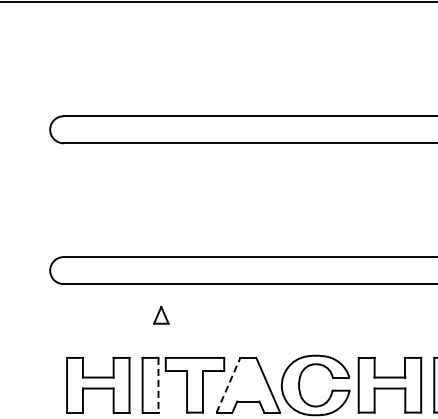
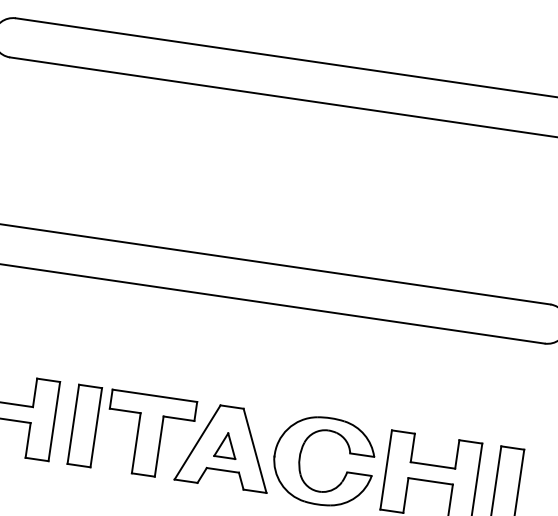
part: (161, 315) -> (226, 445), moved
line: (158, 385) -> (96, 428), dashed -> solid
line: (228, 385) -> (197, 442), dashed -> solid

